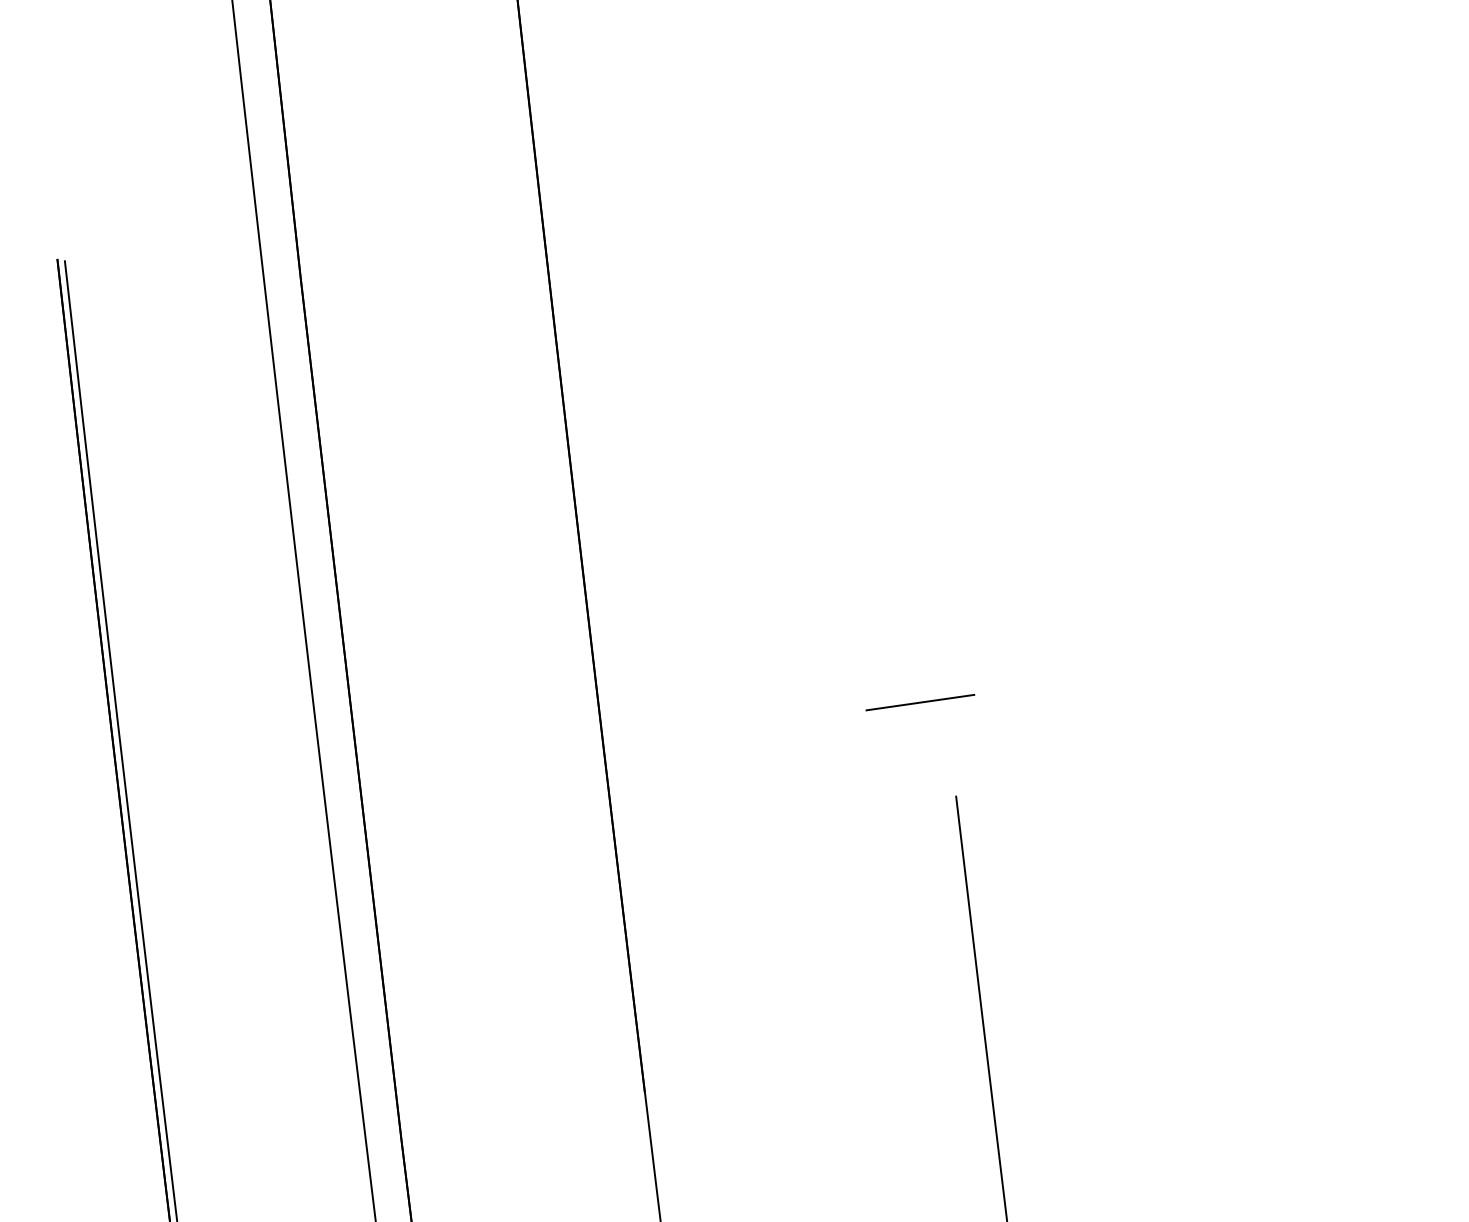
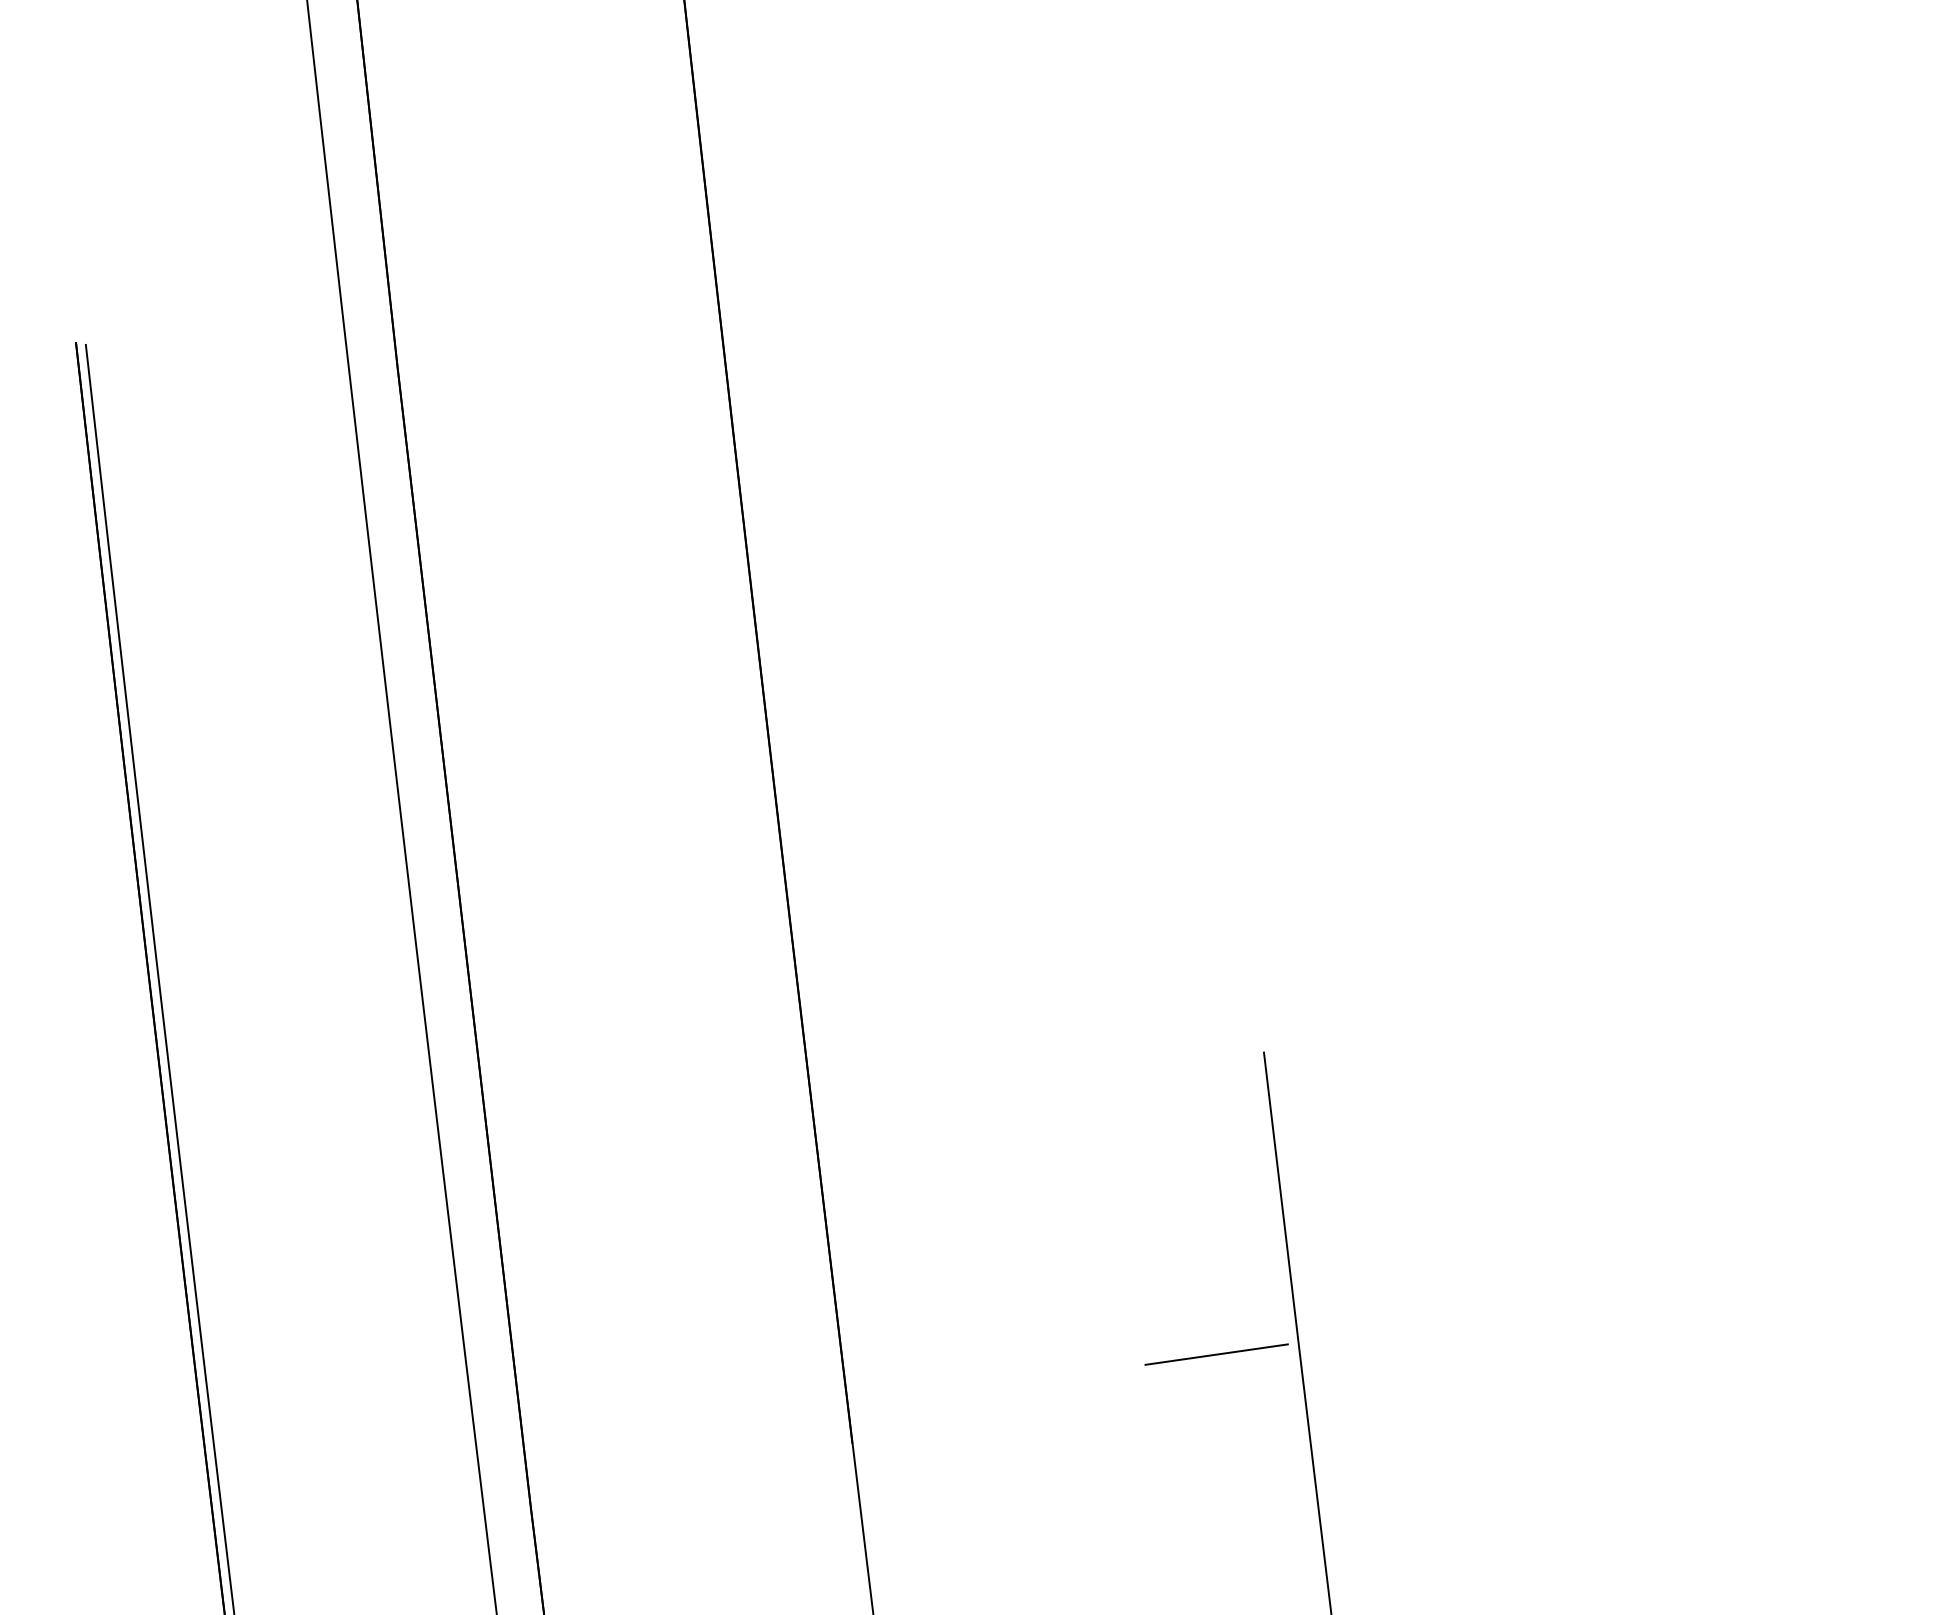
line: (920, 702) -> (1216, 1354), moved

